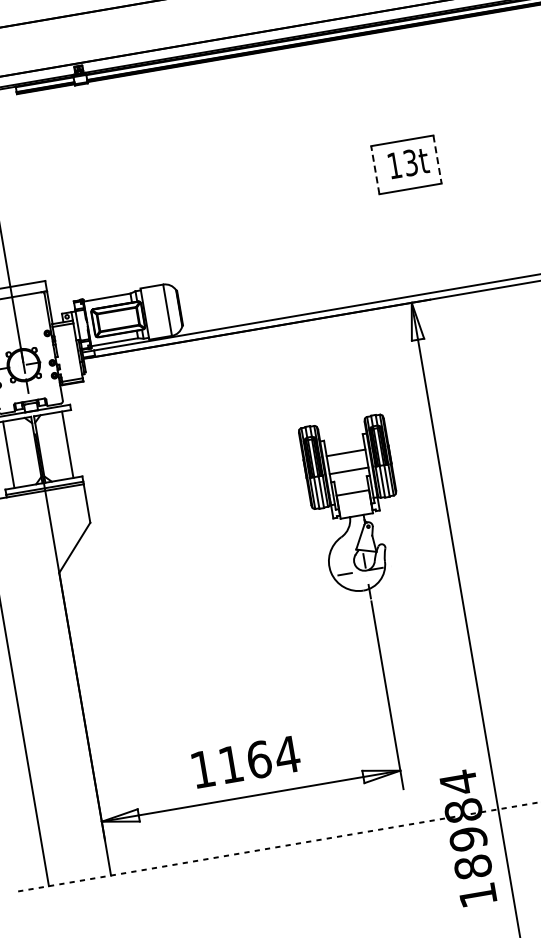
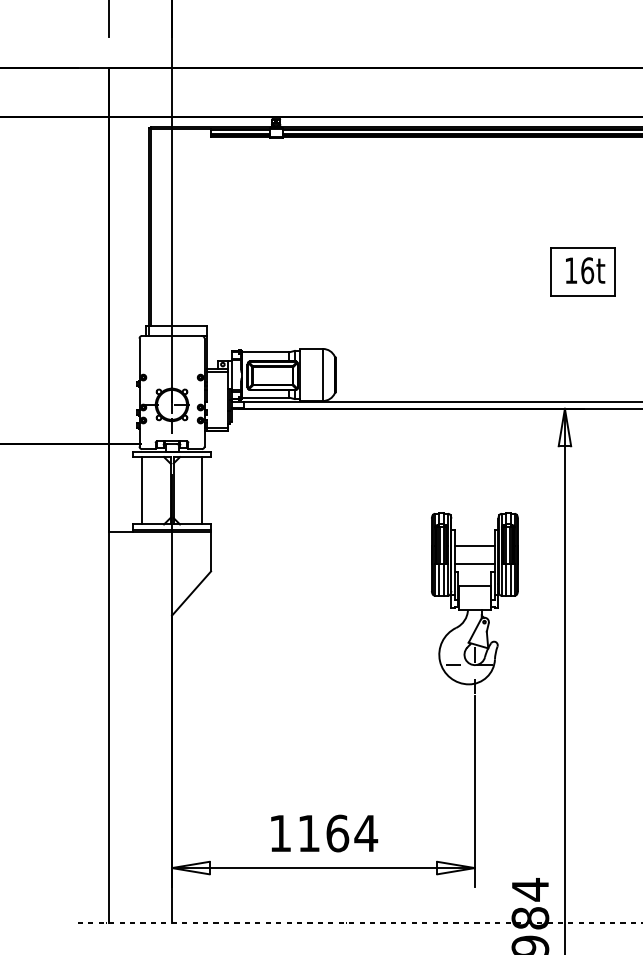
line: (437, 160) -> (614, 272), dashed -> solid
text: (410, 162) -> (587, 270), 13t -> 16t
line: (375, 169) -> (551, 271), dashed -> solid

